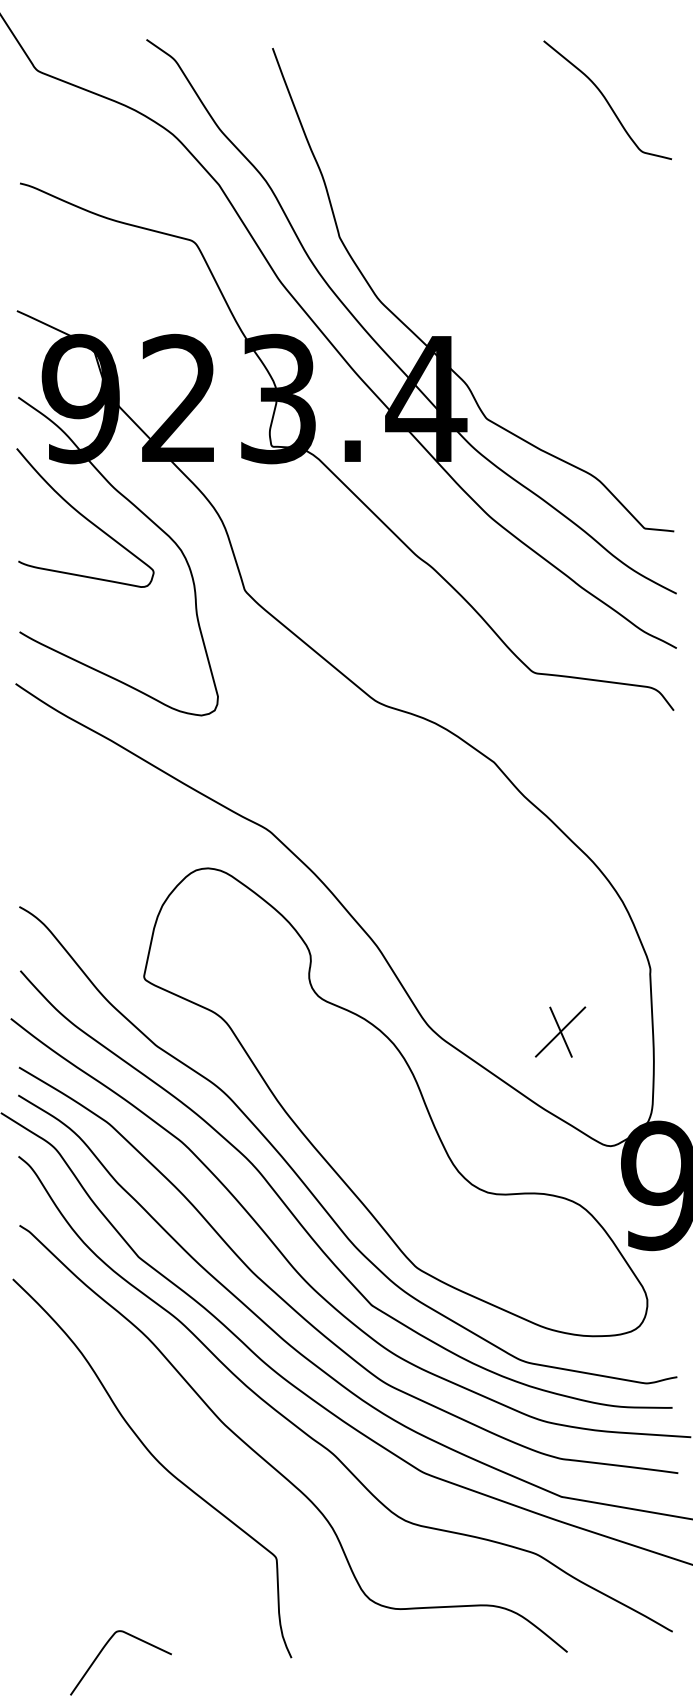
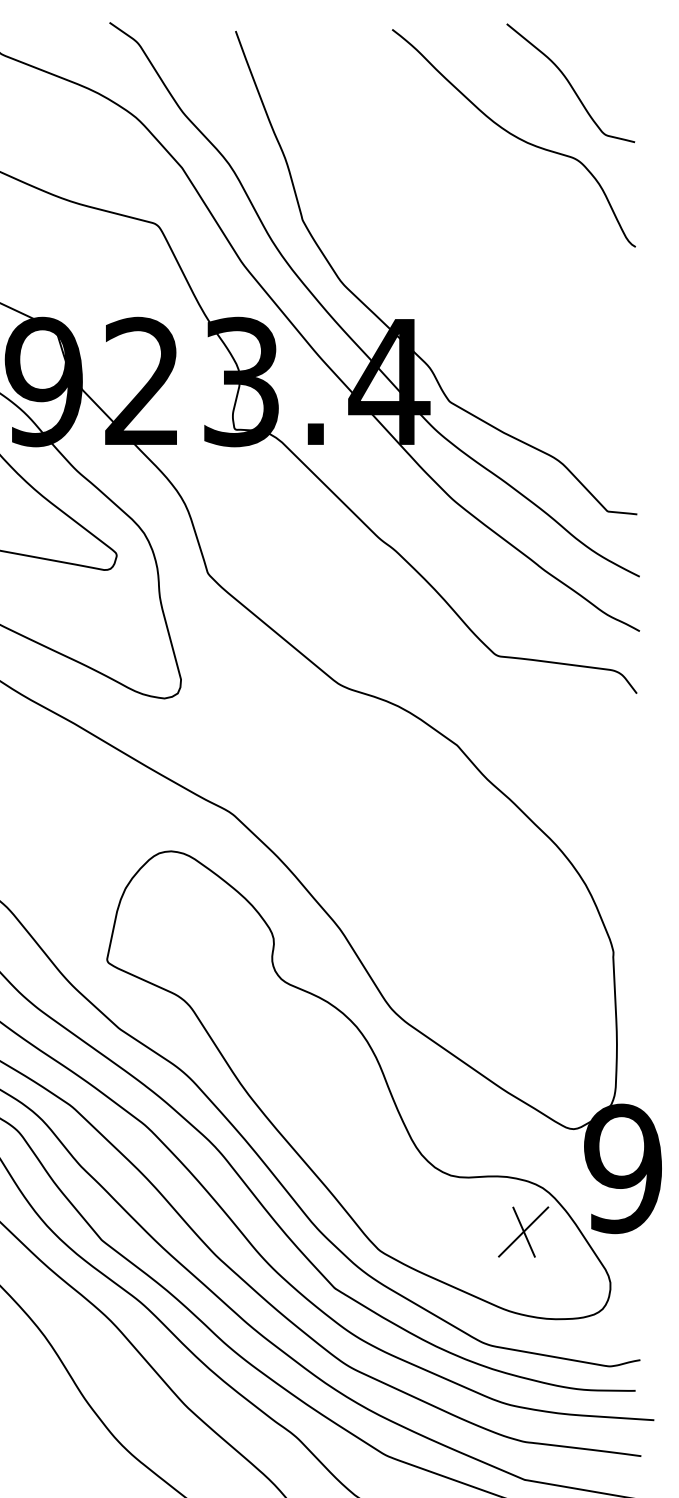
curve: (551, 154) -> (514, 137), added
part: (560, 1031) -> (523, 1231), moved

